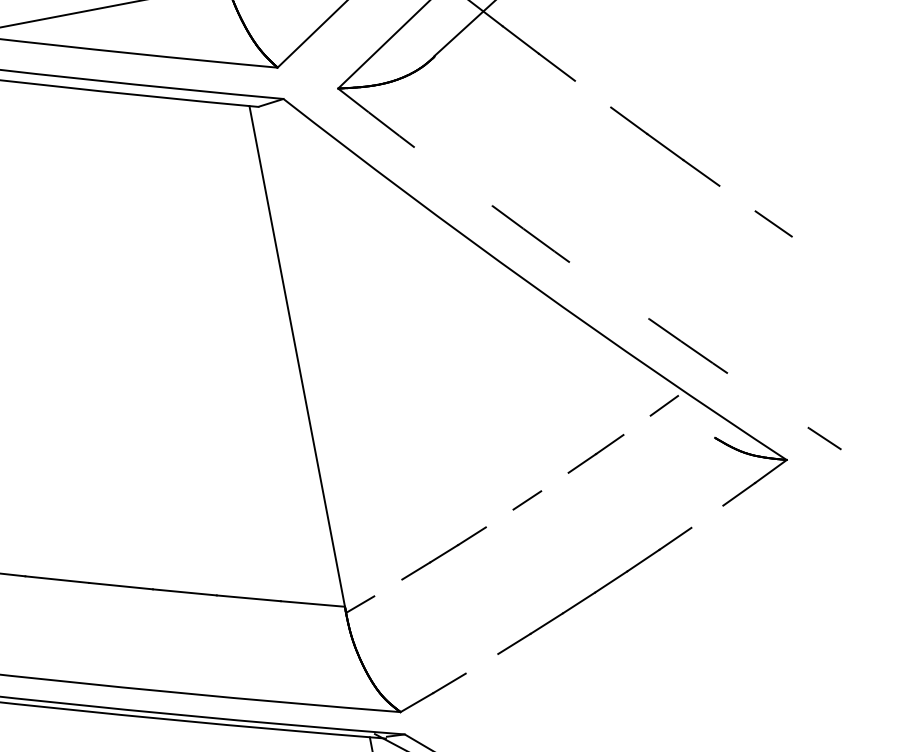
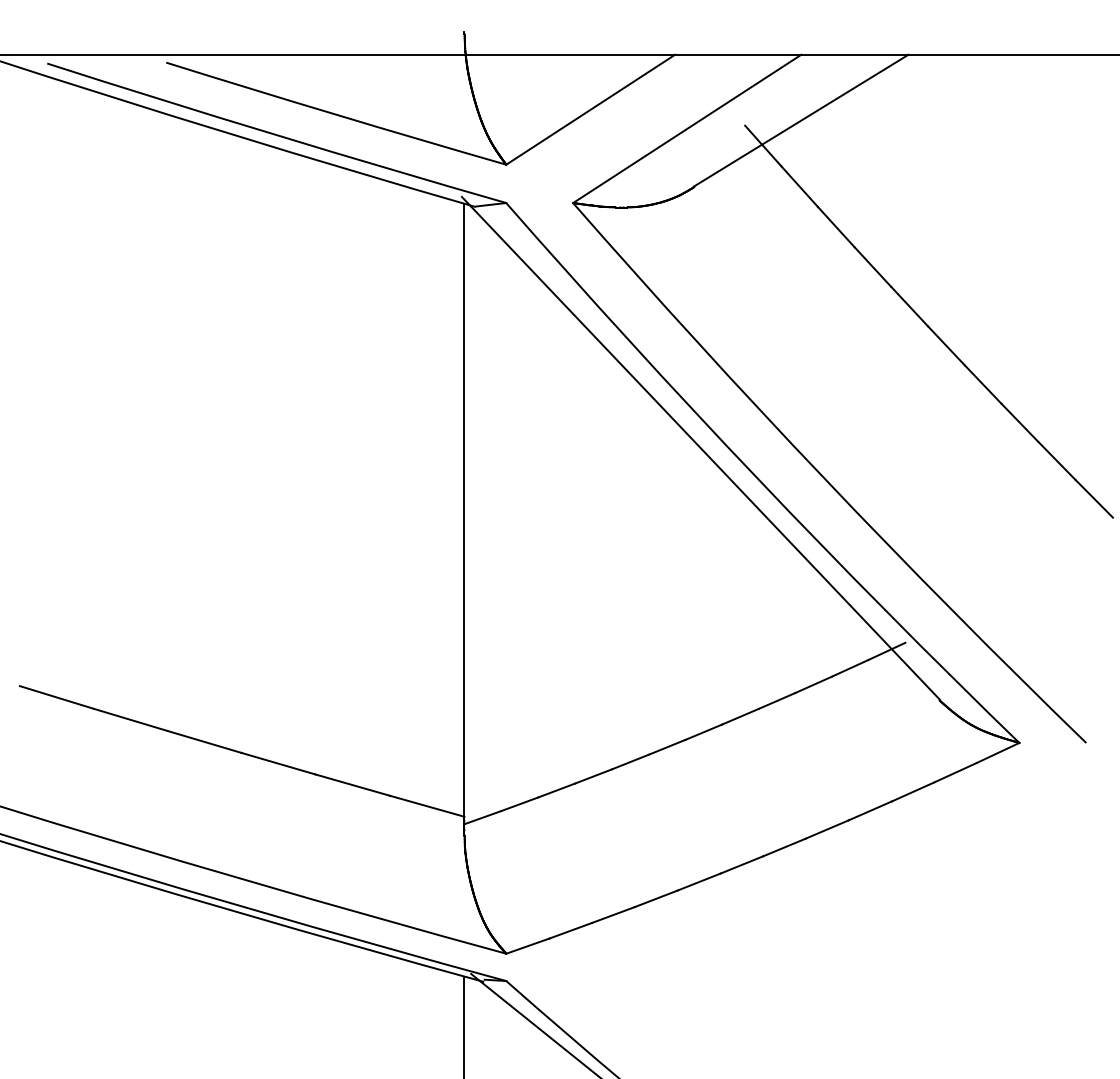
line: (592, 93) -> (872, 266), added
line: (736, 198) -> (1019, 422), added
line: (809, 248) -> (1093, 498), added
line: (480, 269) -> (700, 448), added
arc: (586, 274) -> (824, 478), dashed -> solid
line: (637, 424) -> (850, 667), added
line: (554, 481) -> (740, 716), added
line: (707, 516) -> (912, 791), added
line: (499, 517) -> (666, 746), added
line: (388, 588) -> (519, 804), added
line: (481, 663) -> (613, 914), added

